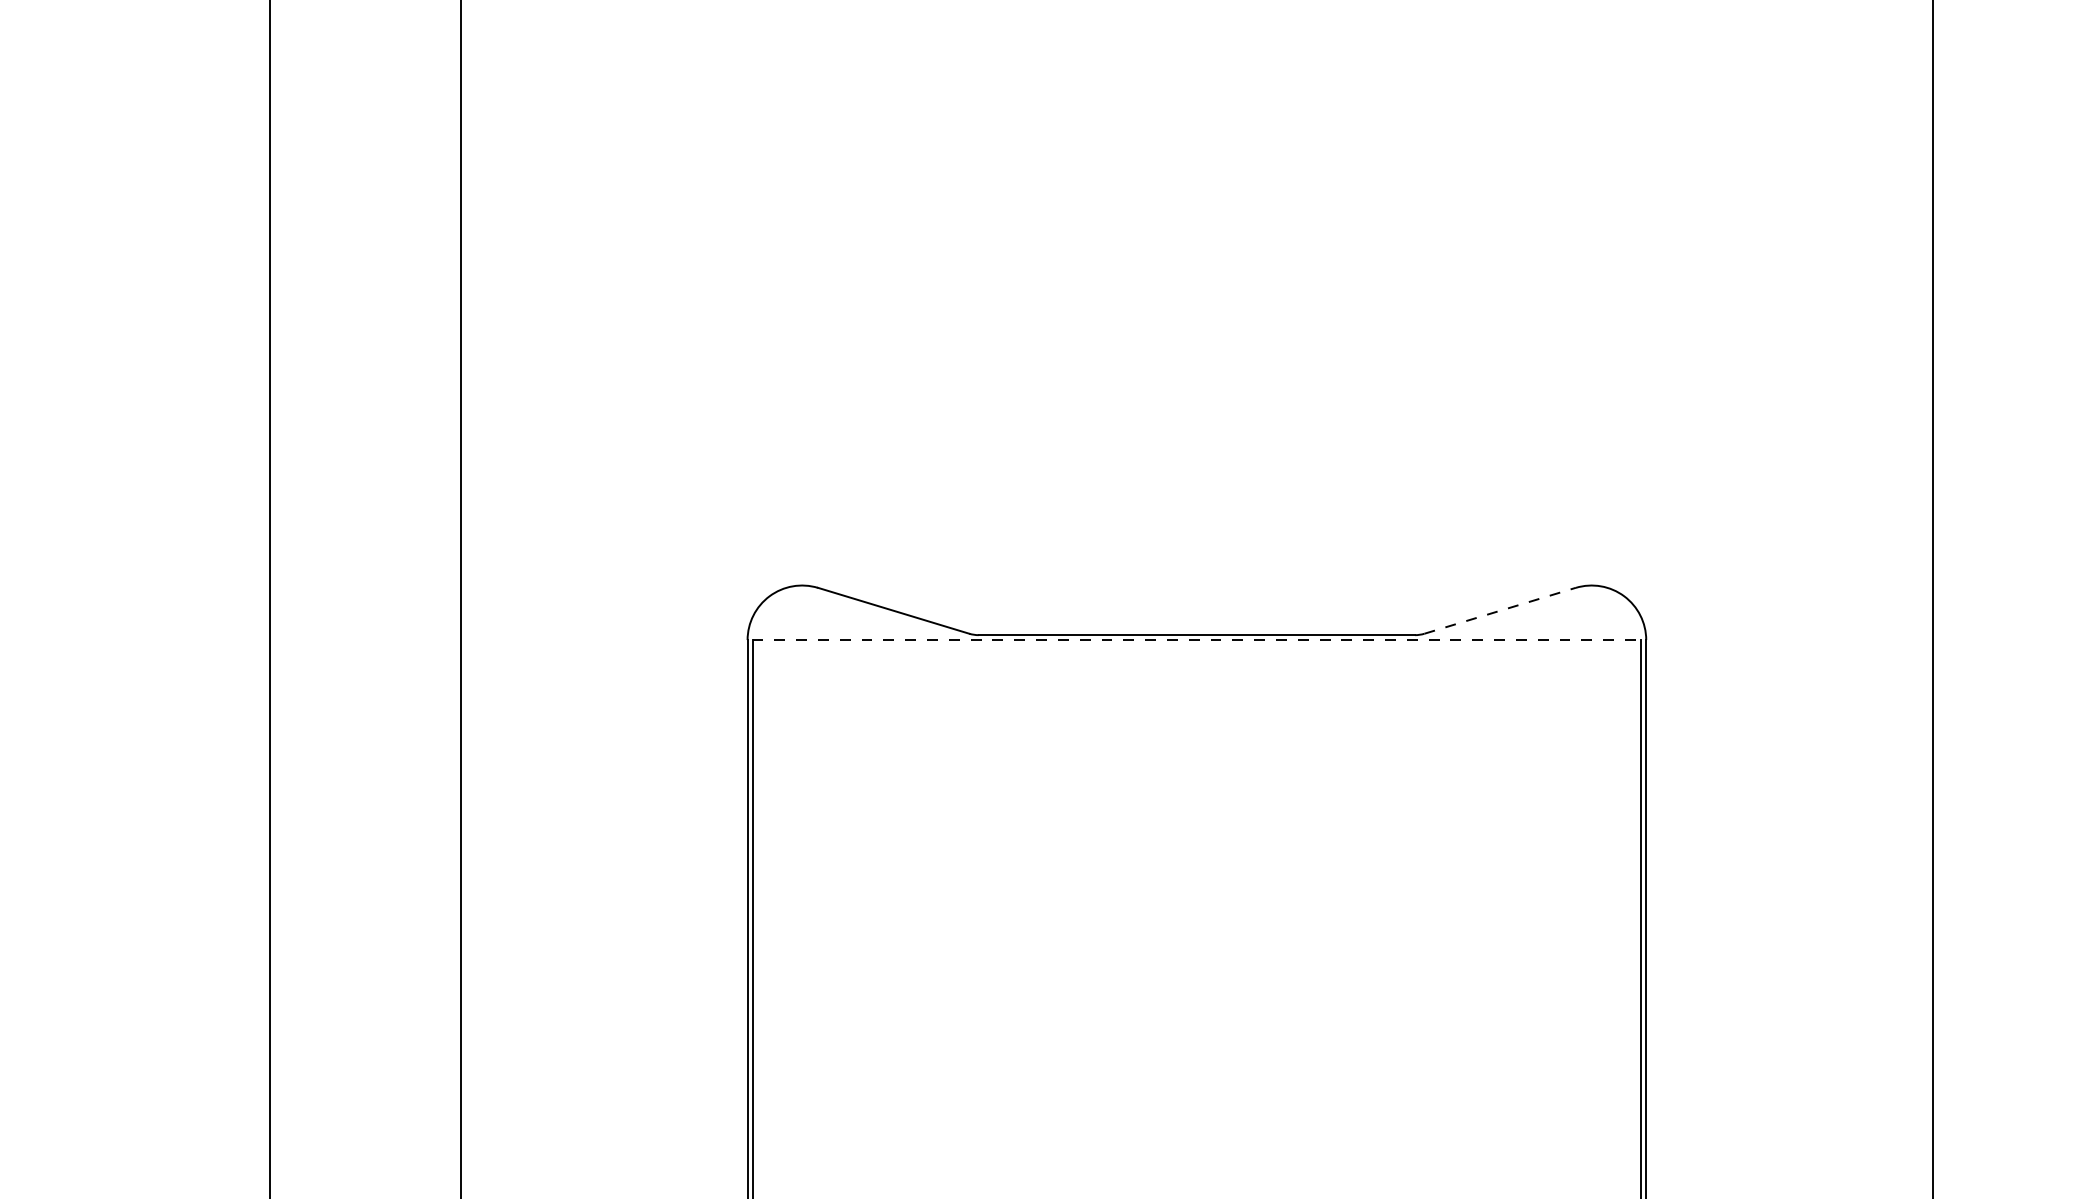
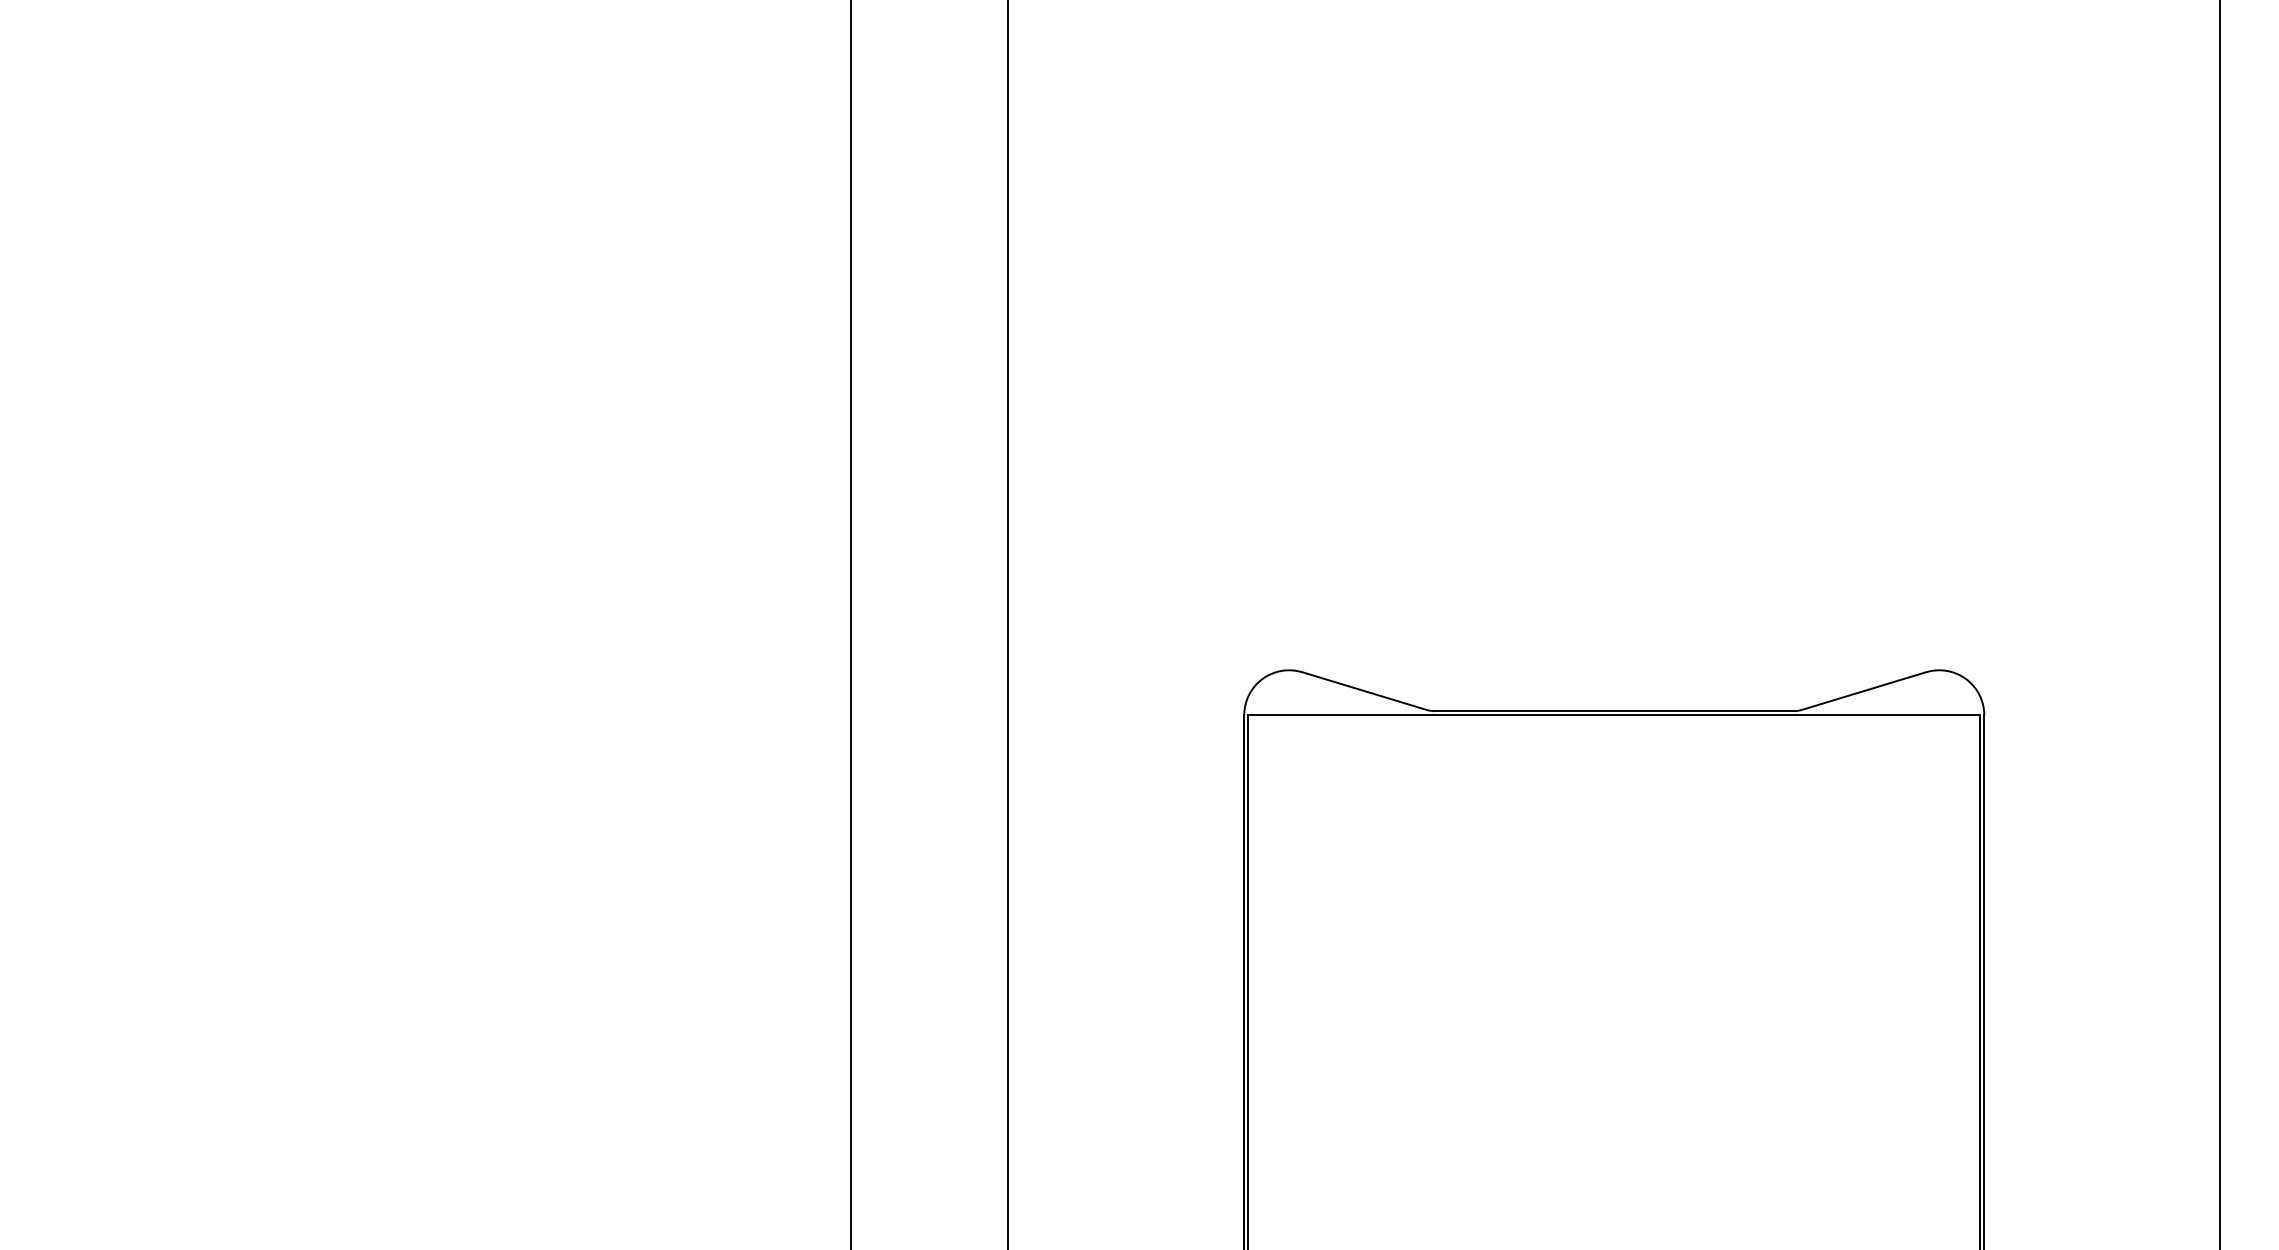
line: (1500, 610) -> (1864, 690), dashed -> solid
line: (1197, 640) -> (1614, 715), dashed -> solid

